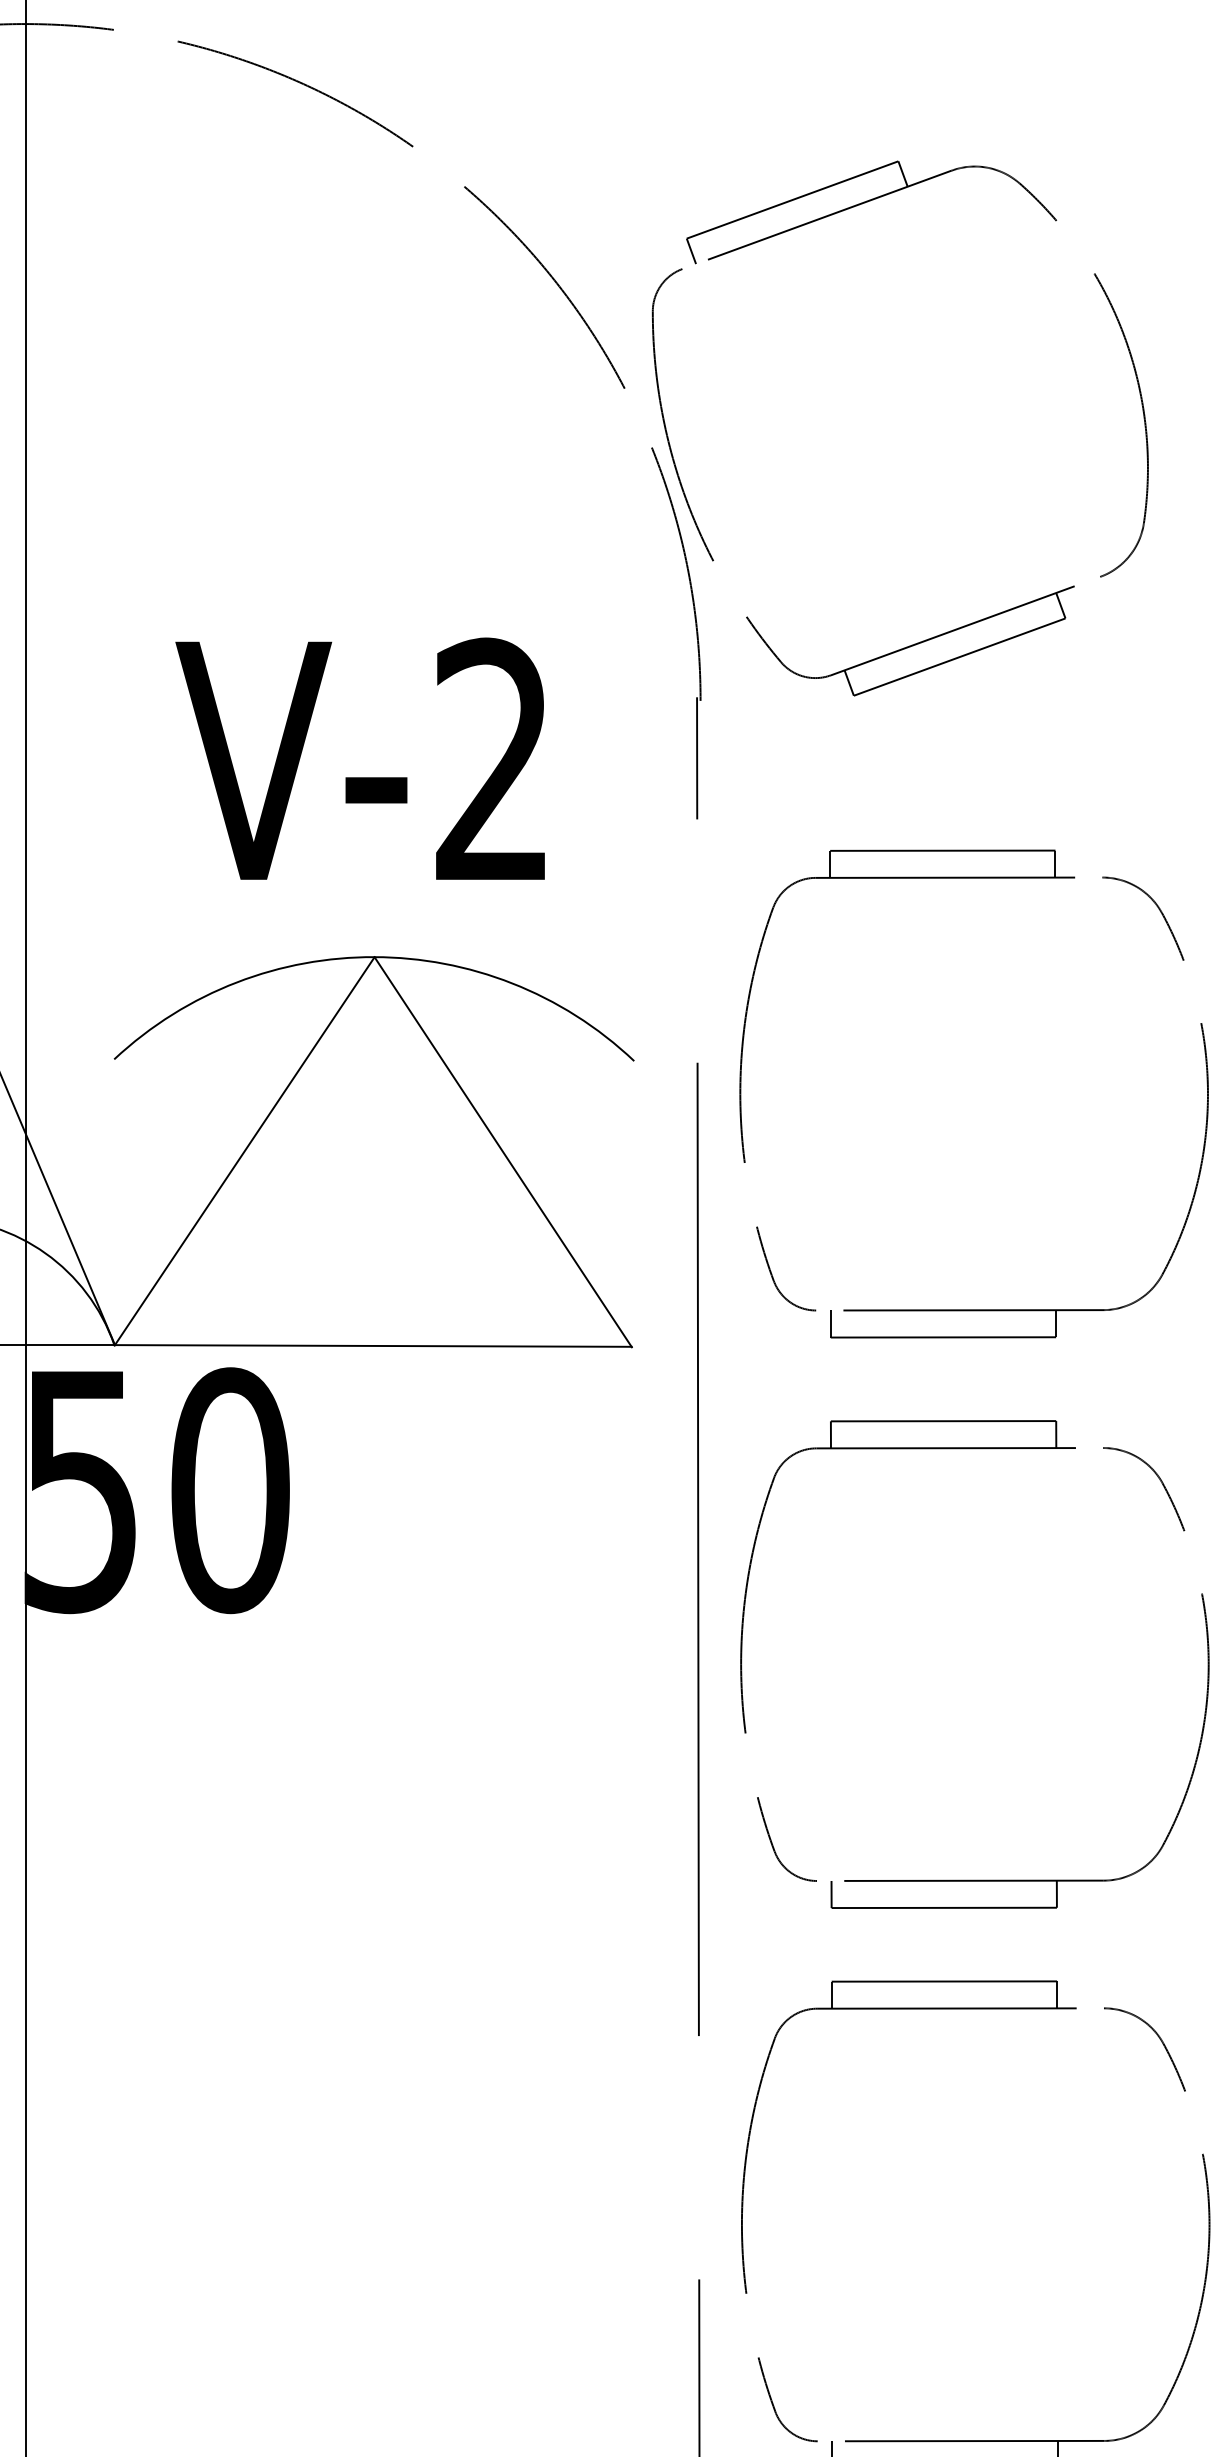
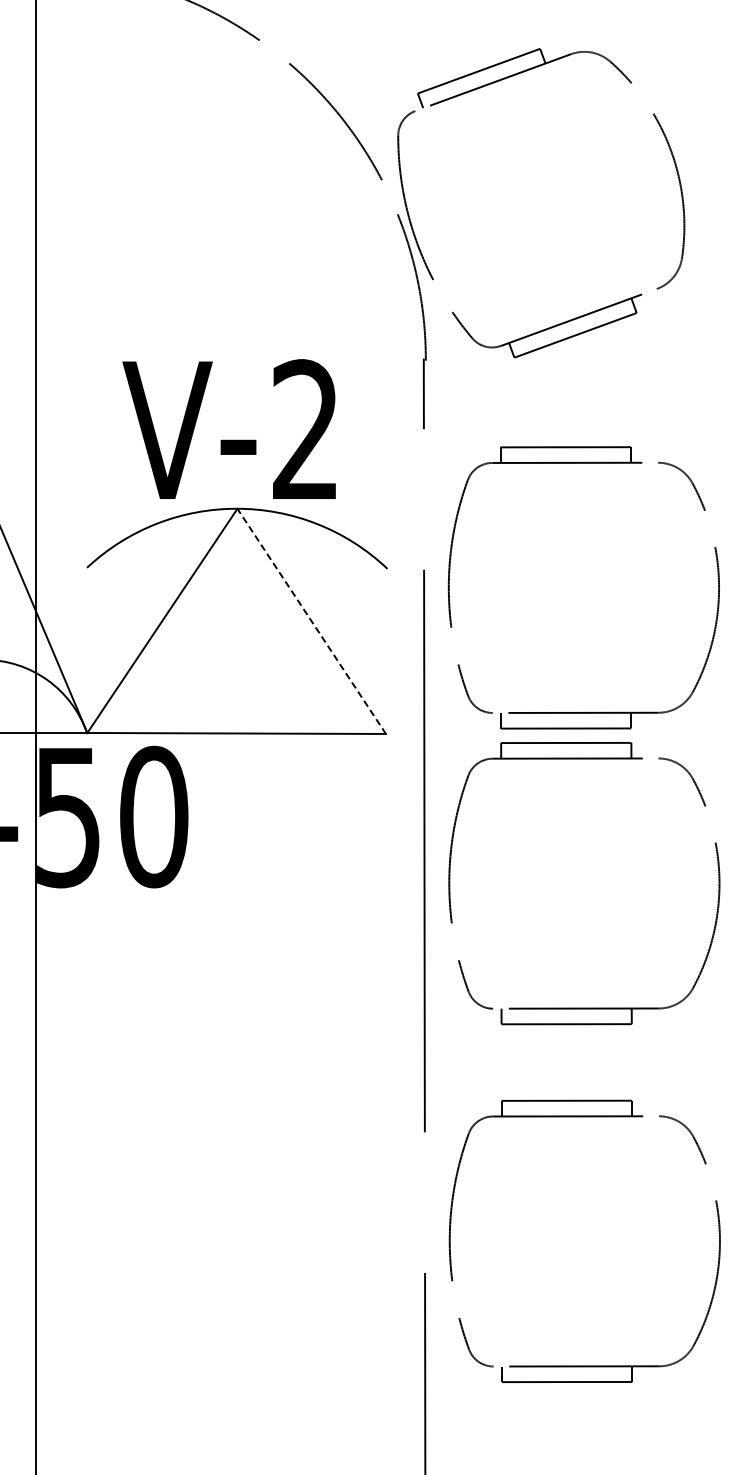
text: (359, 757) -> (228, 428), moved
line: (502, 1152) -> (311, 621), solid -> dashed
part: (975, 1449) -> (584, 759), moved

